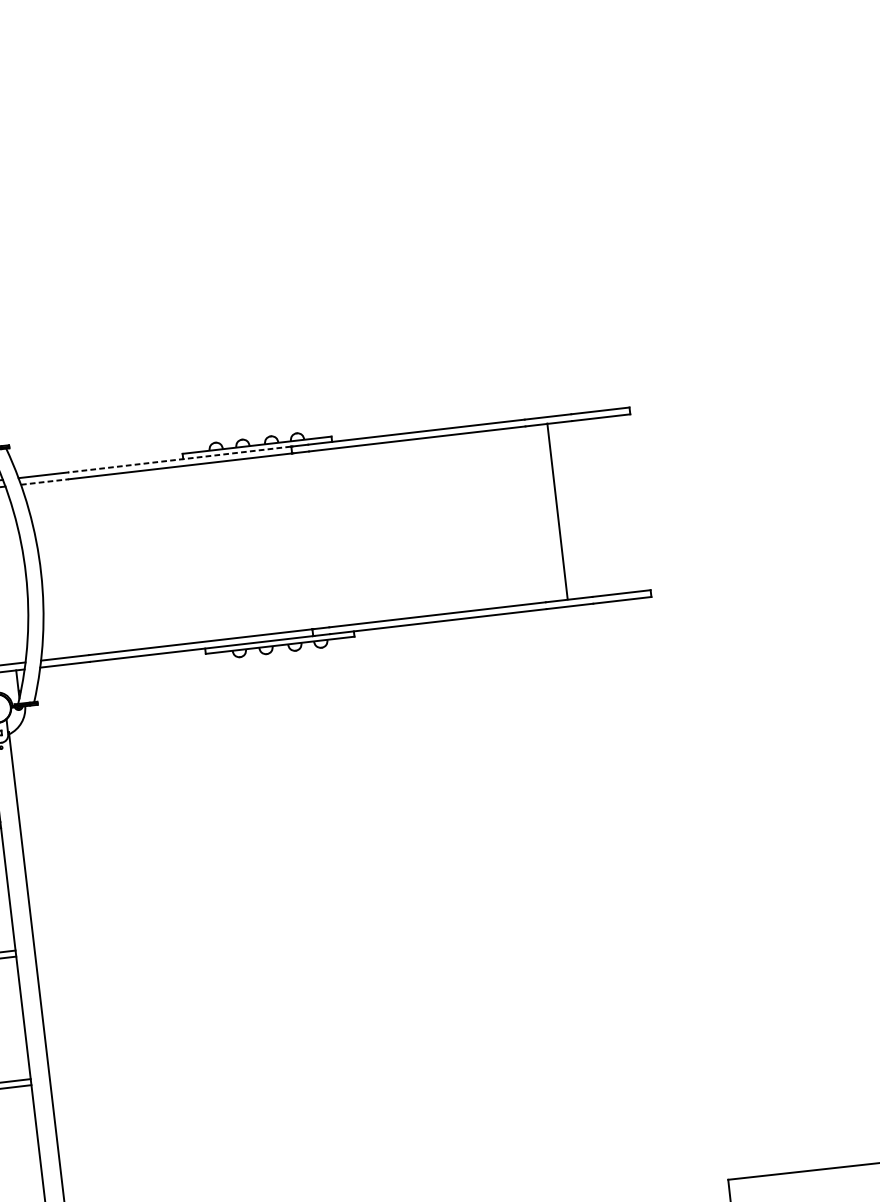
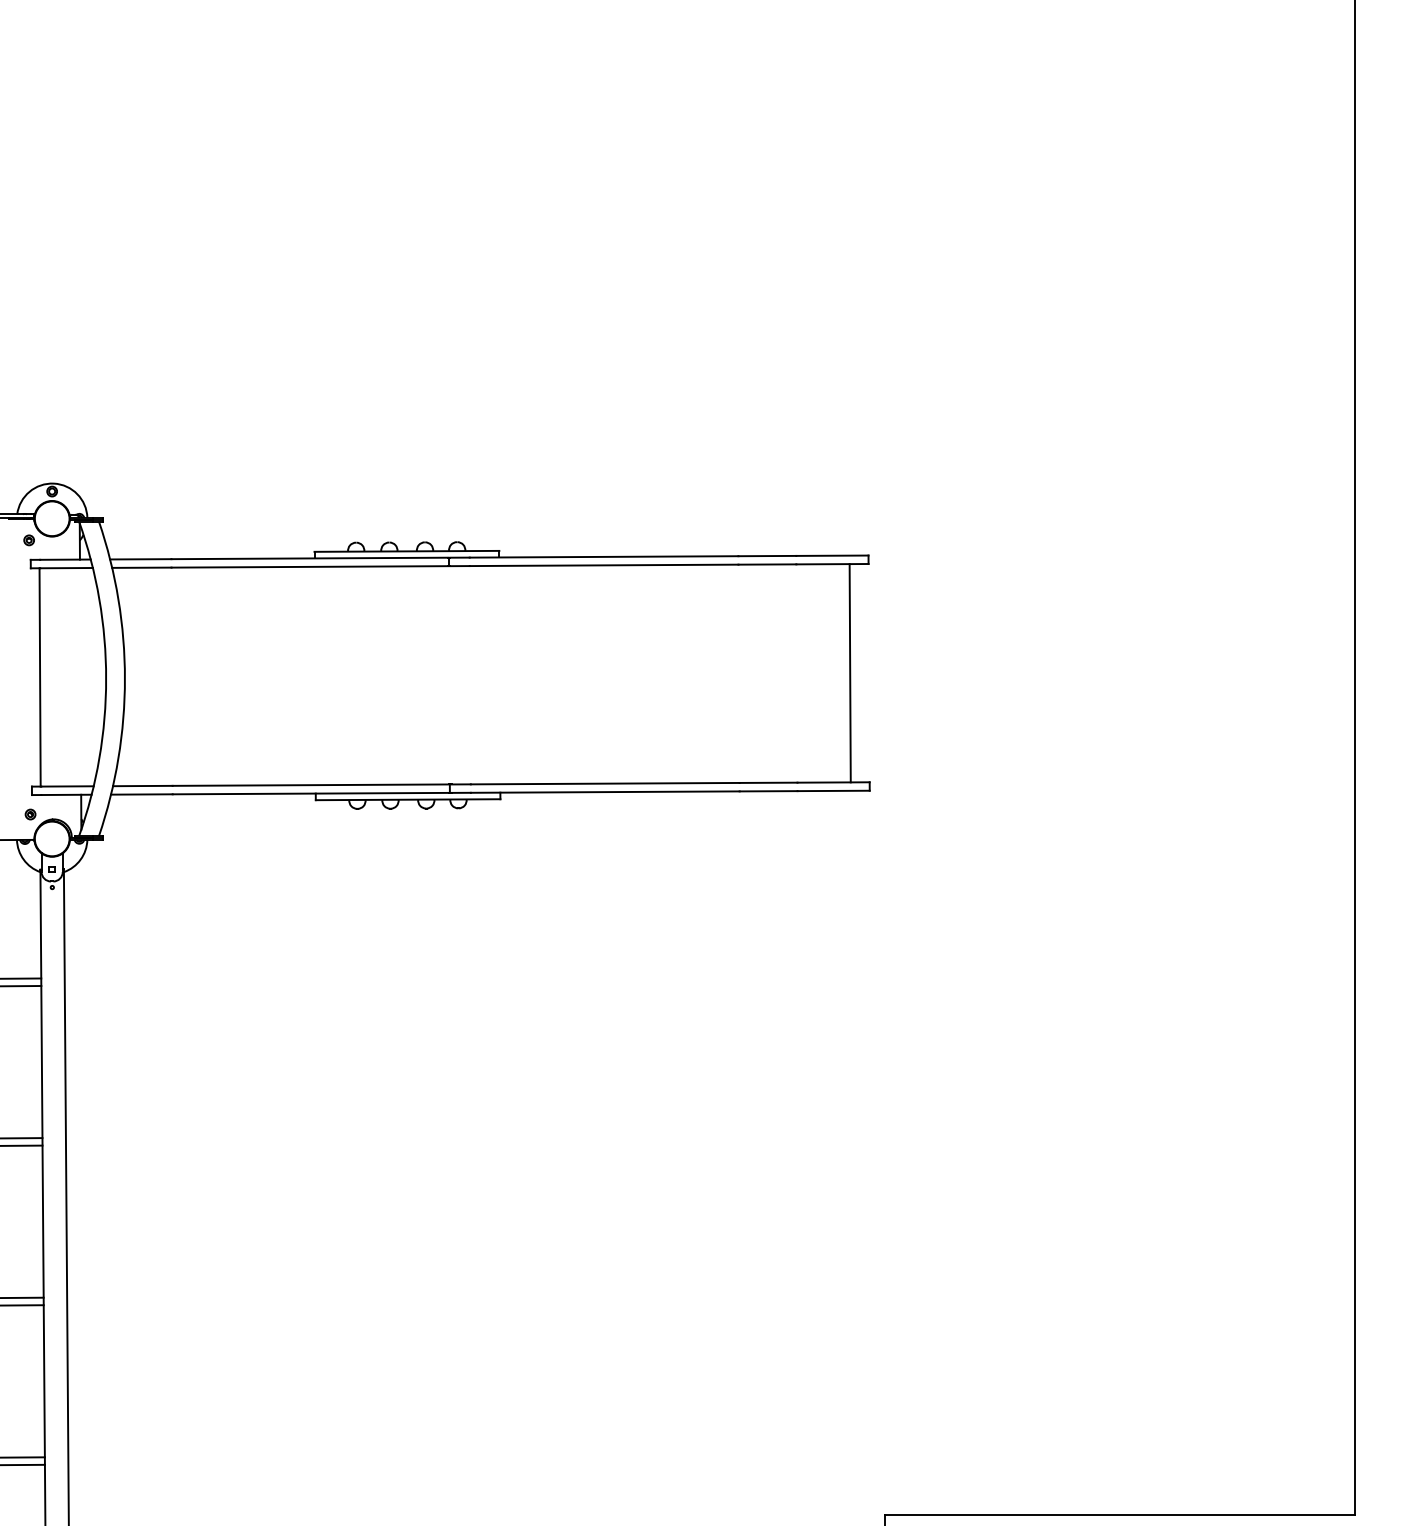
line: (179, 459) -> (309, 558), dashed -> solid
line: (44, 481) -> (141, 567), dashed -> solid
line: (556, 511) -> (849, 673), moved

